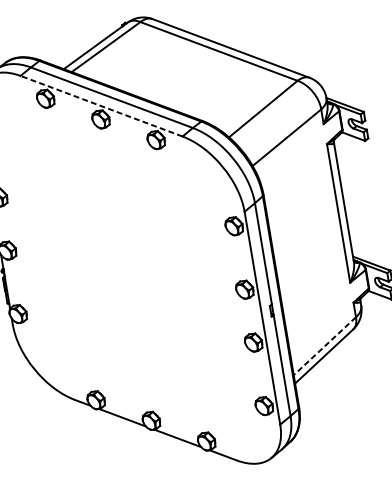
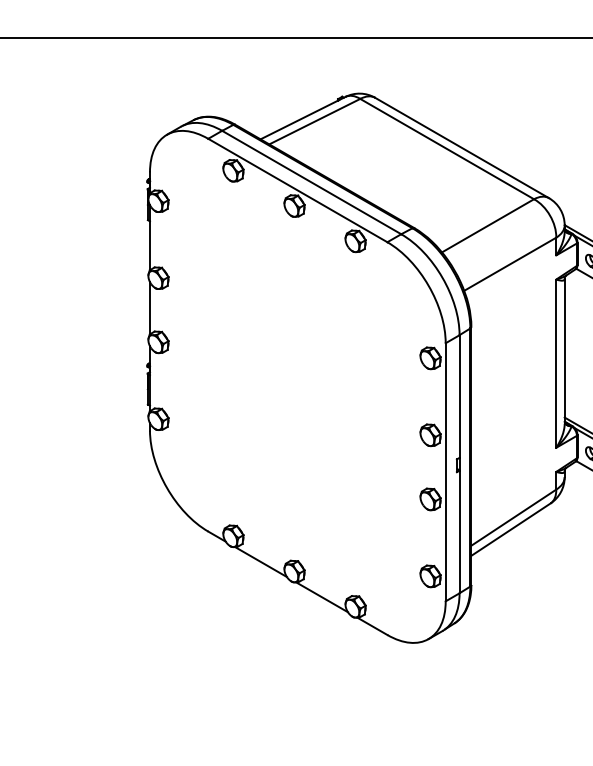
line: (101, 106) -> (297, 190), dashed -> solid
line: (324, 346) -> (513, 517), dashed -> solid

